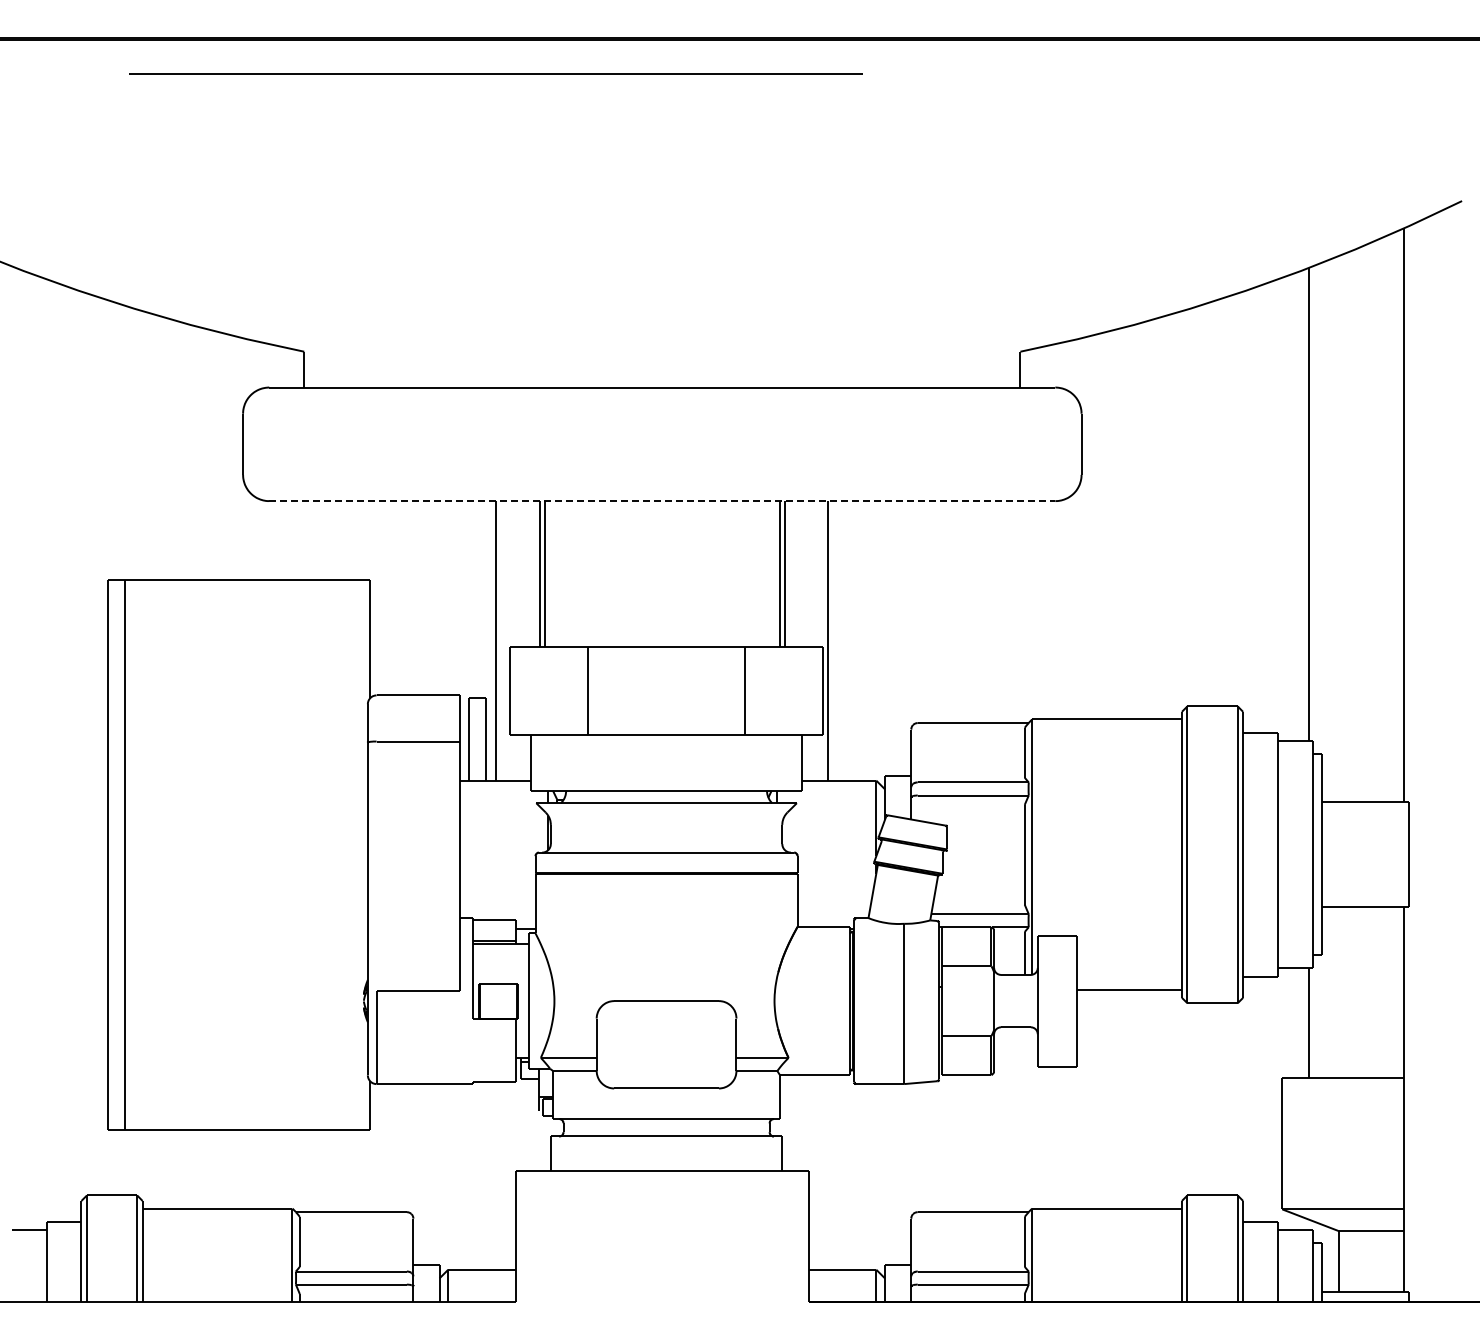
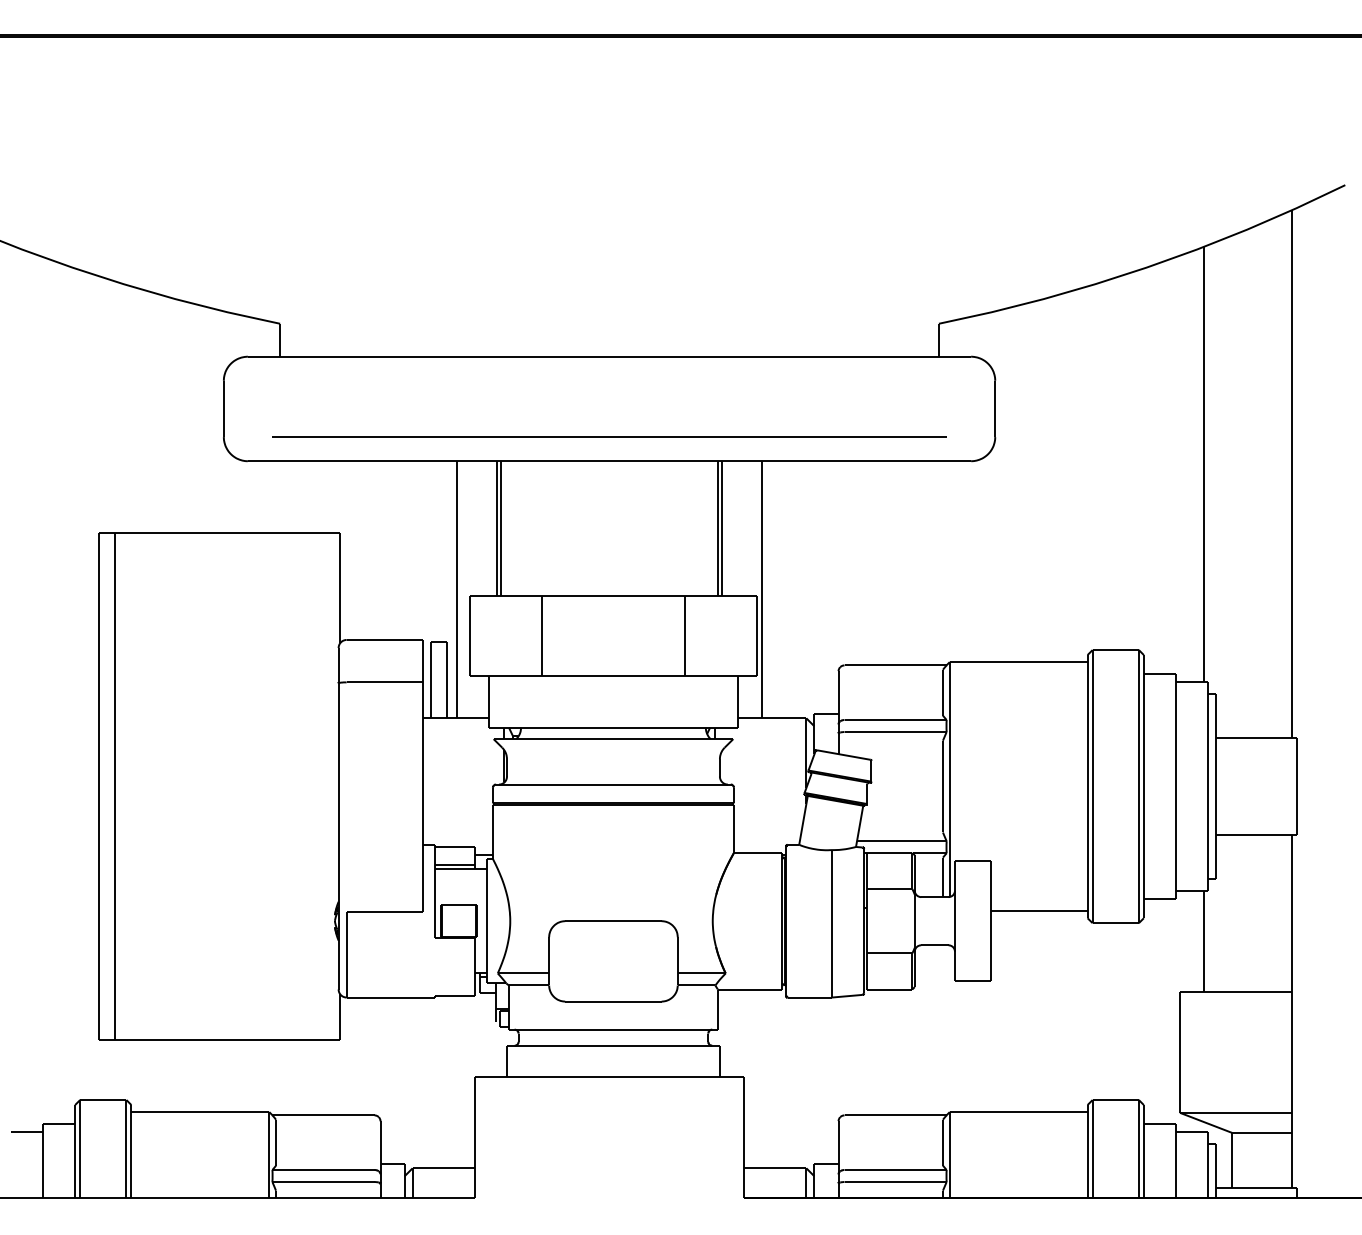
line: (495, 73) -> (608, 436), moved
line: (662, 501) -> (609, 461), dashed -> solid

